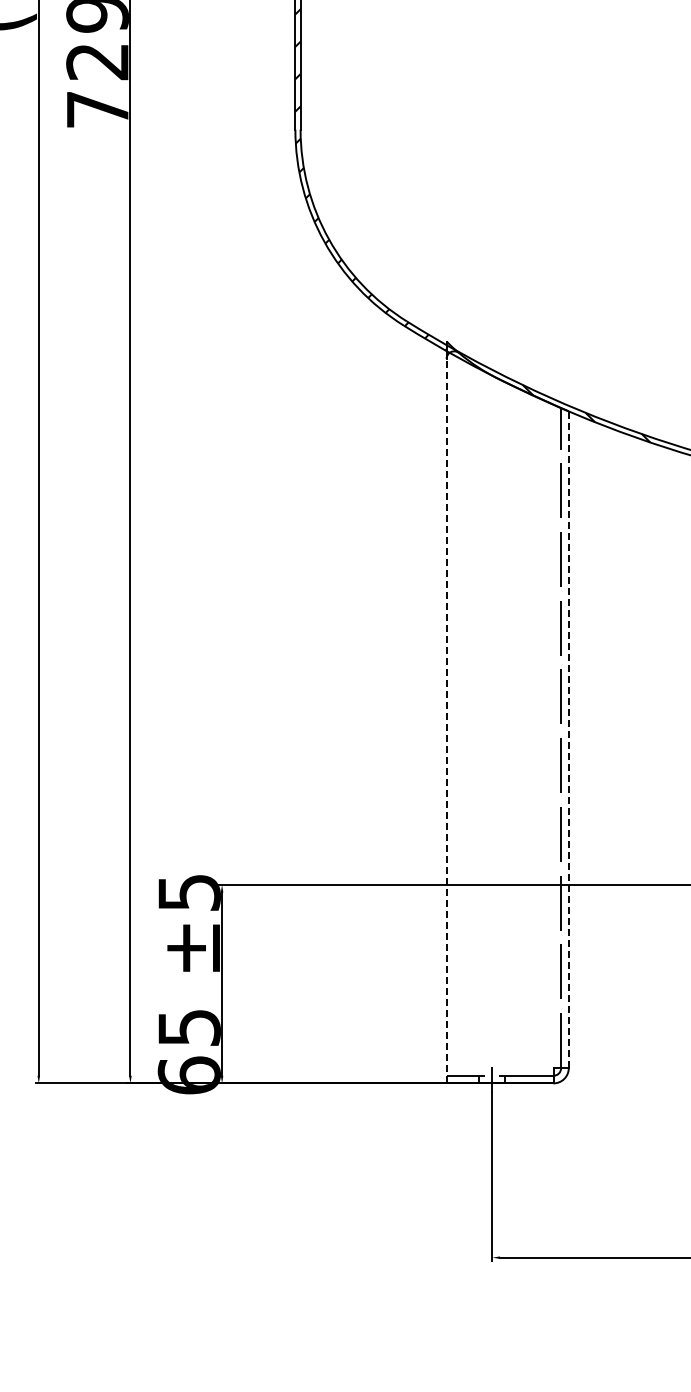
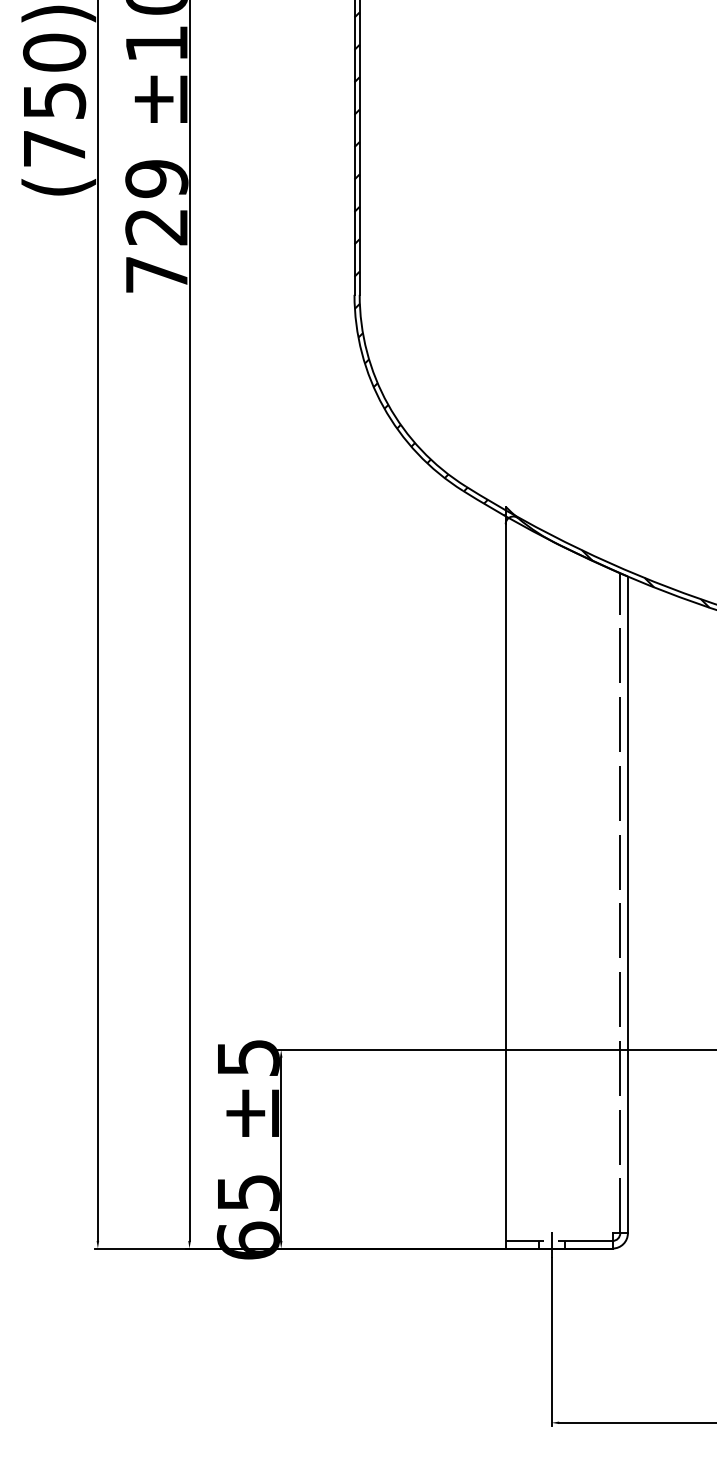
line: (446, 720) -> (505, 885), dashed -> solid
line: (568, 739) -> (627, 904), dashed -> solid

